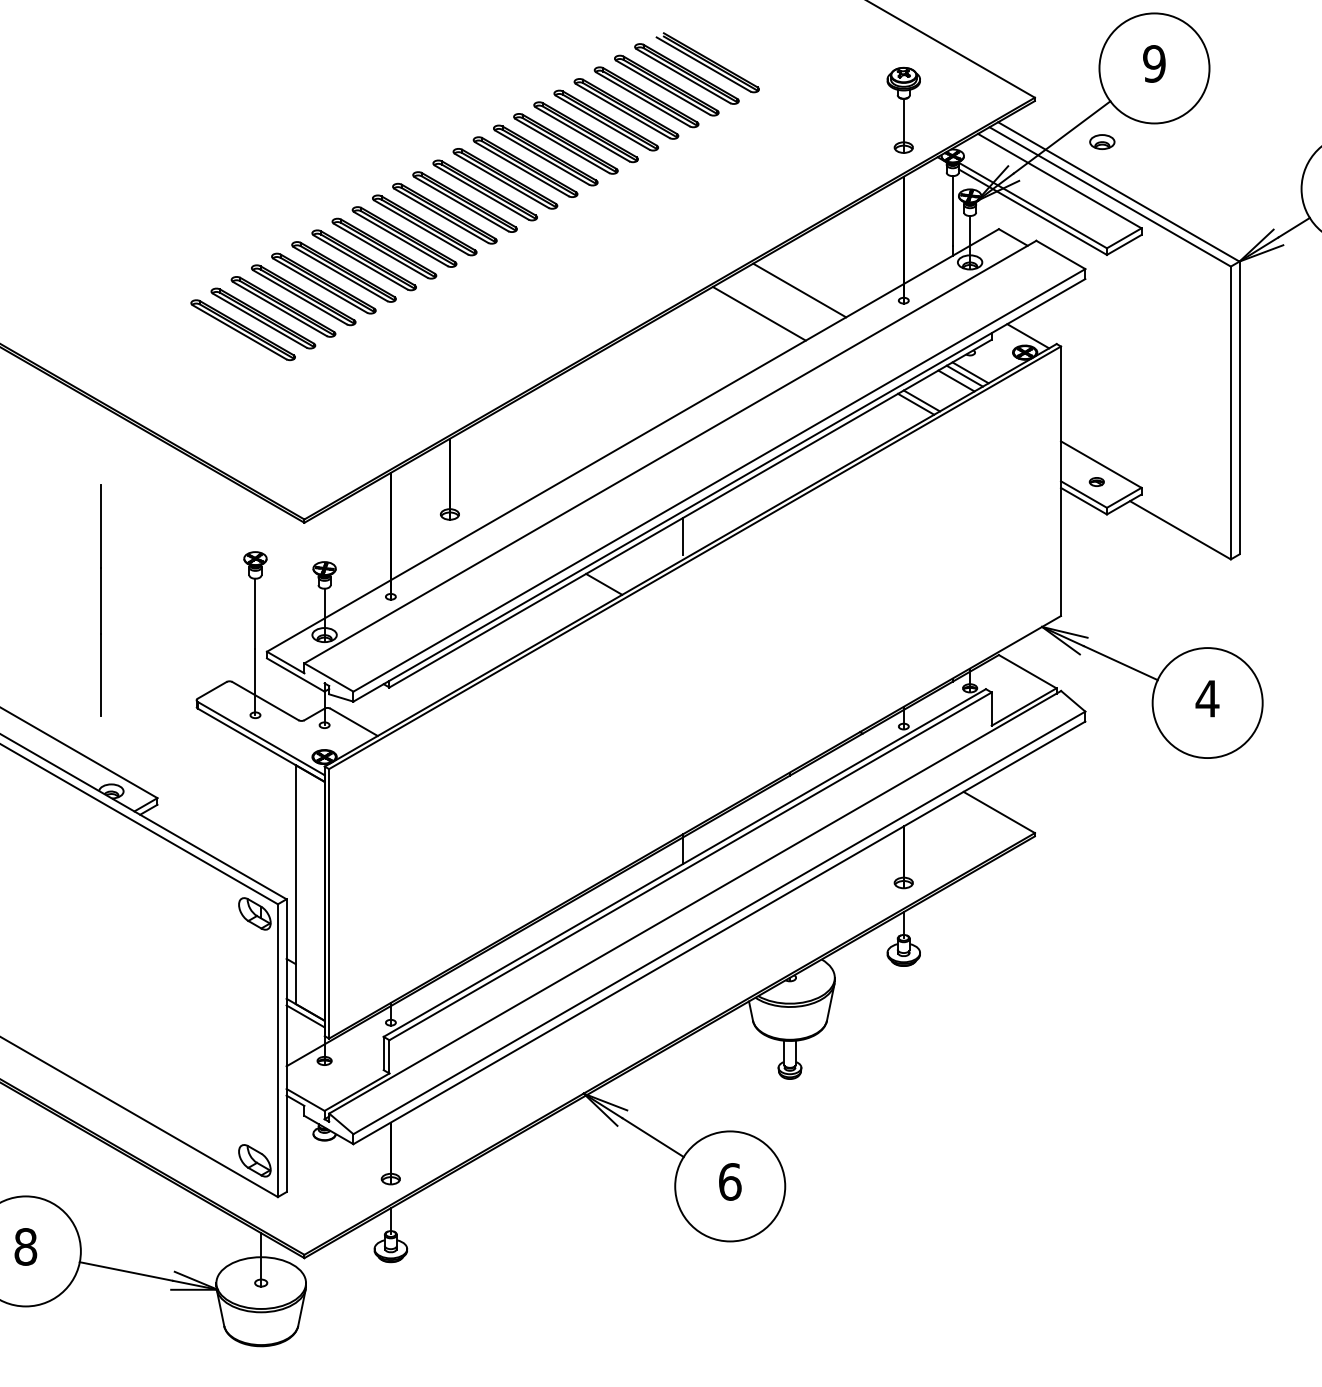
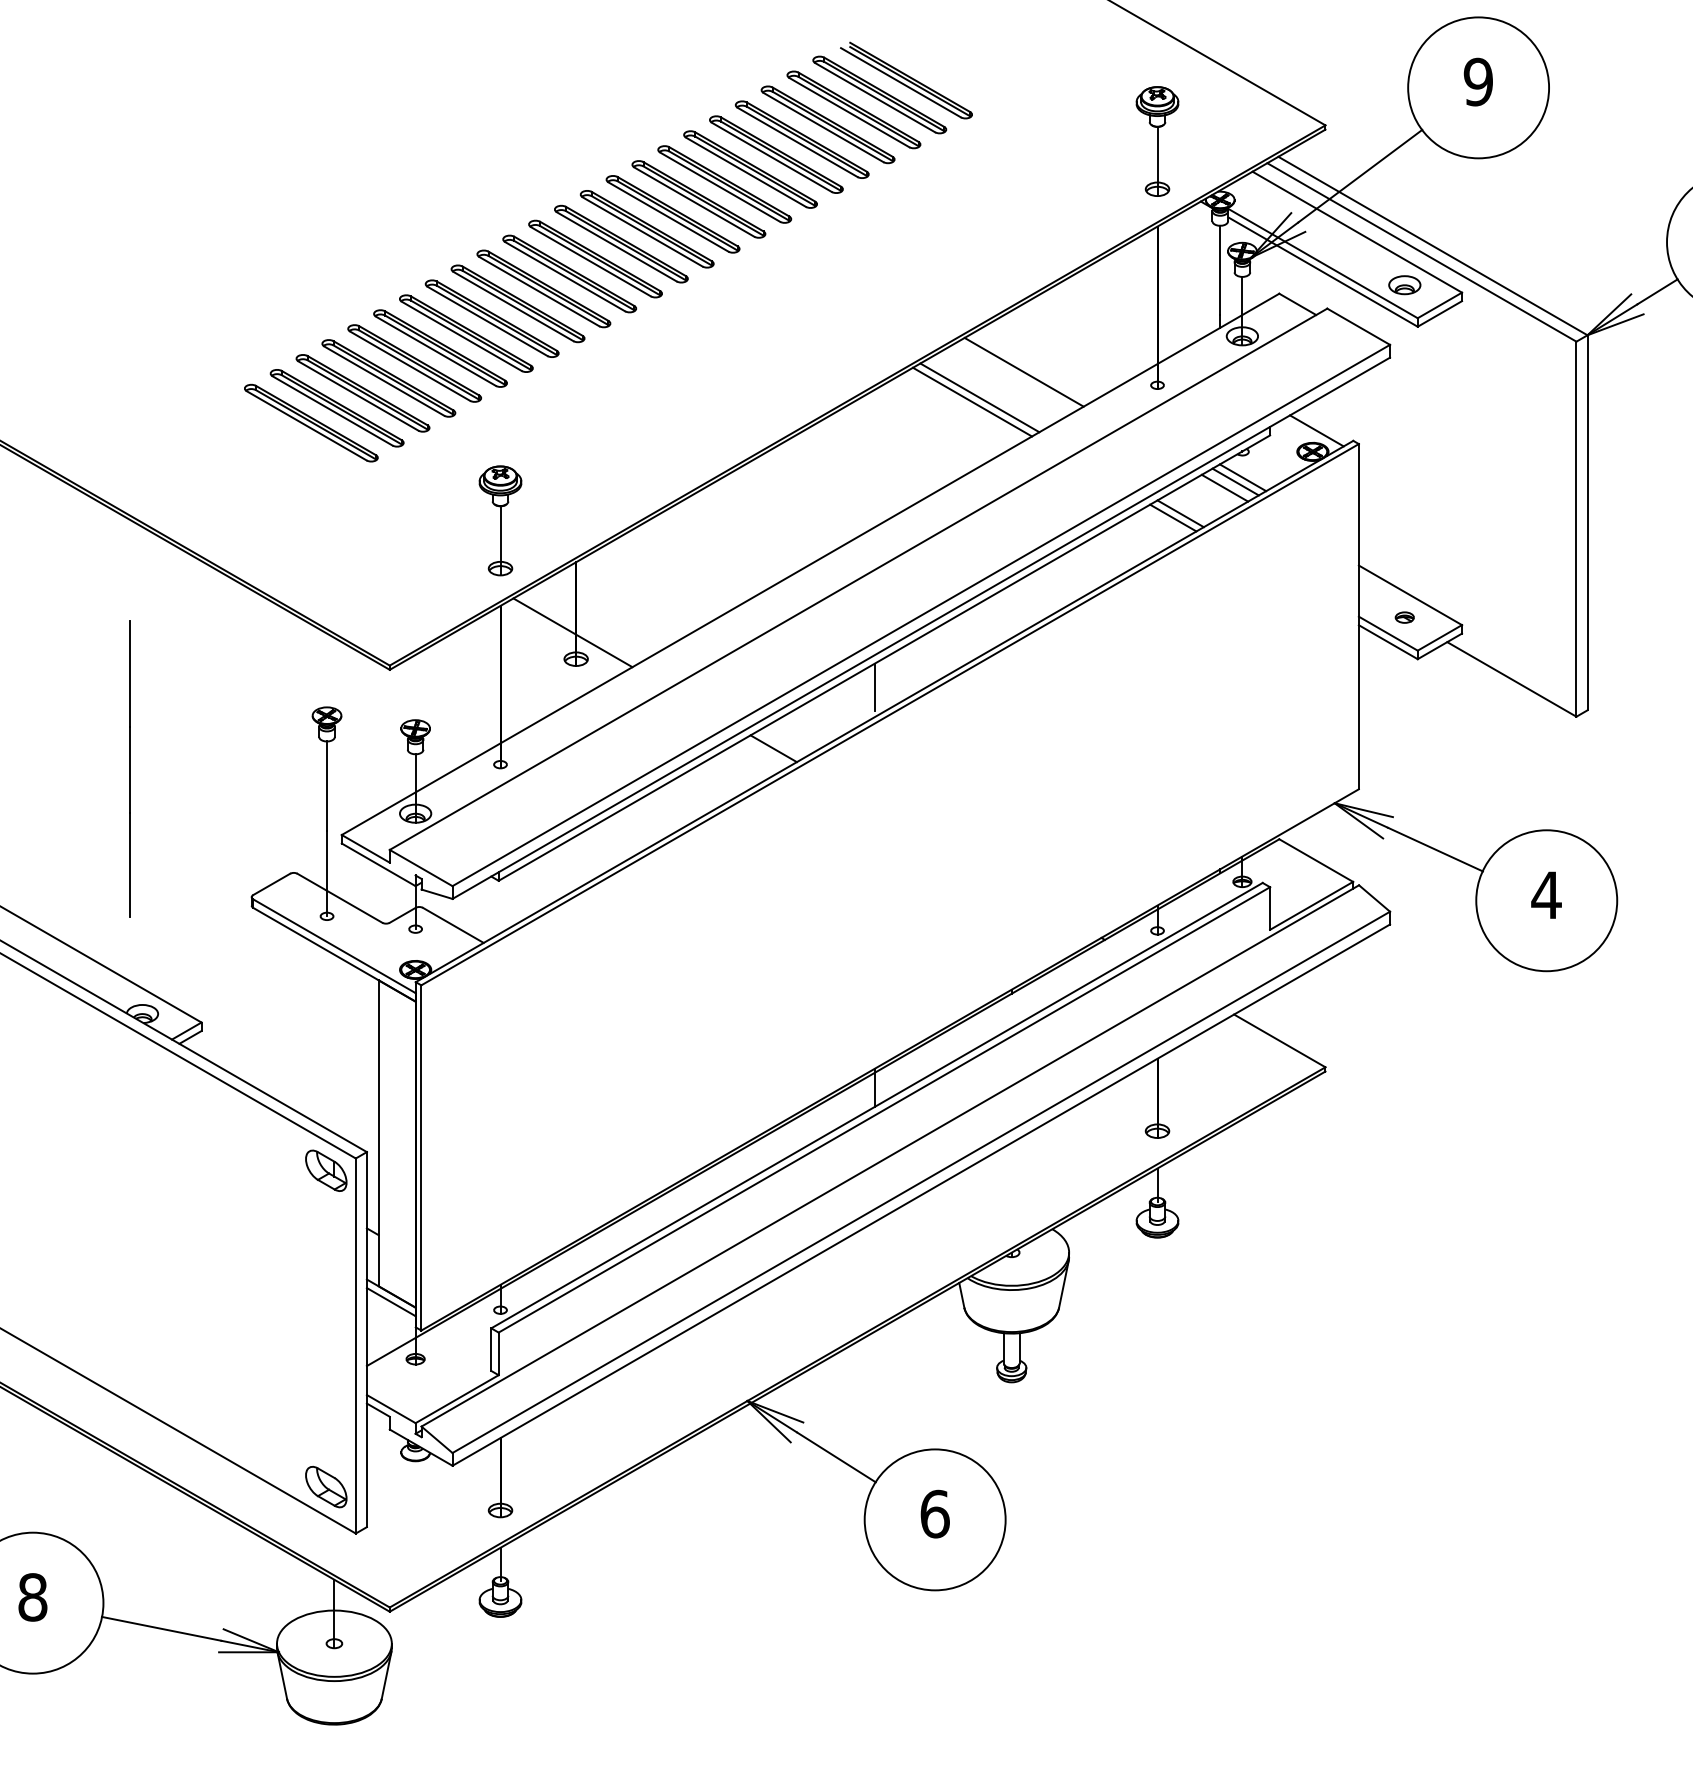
part: (1102, 142) -> (1404, 285), moved
line: (764, 310) -> (979, 397), added
part: (390, 406) -> (500, 520), added
line: (447, 493) -> (572, 632), added

